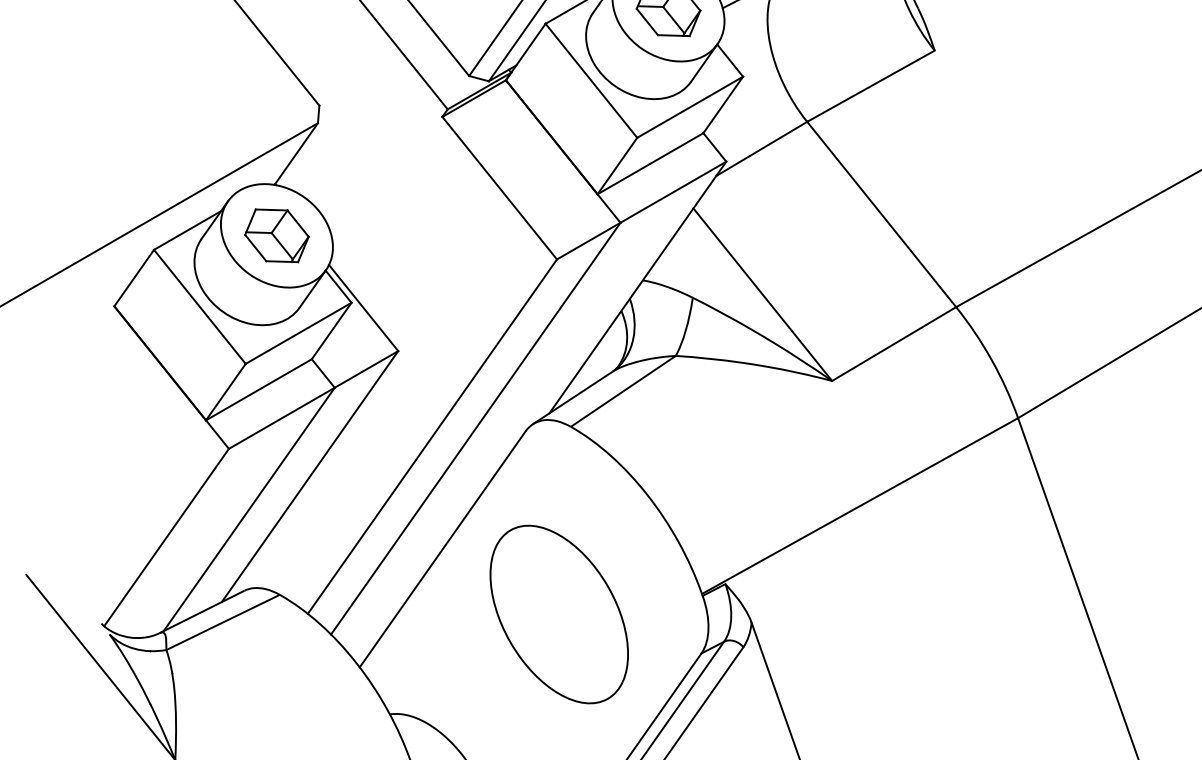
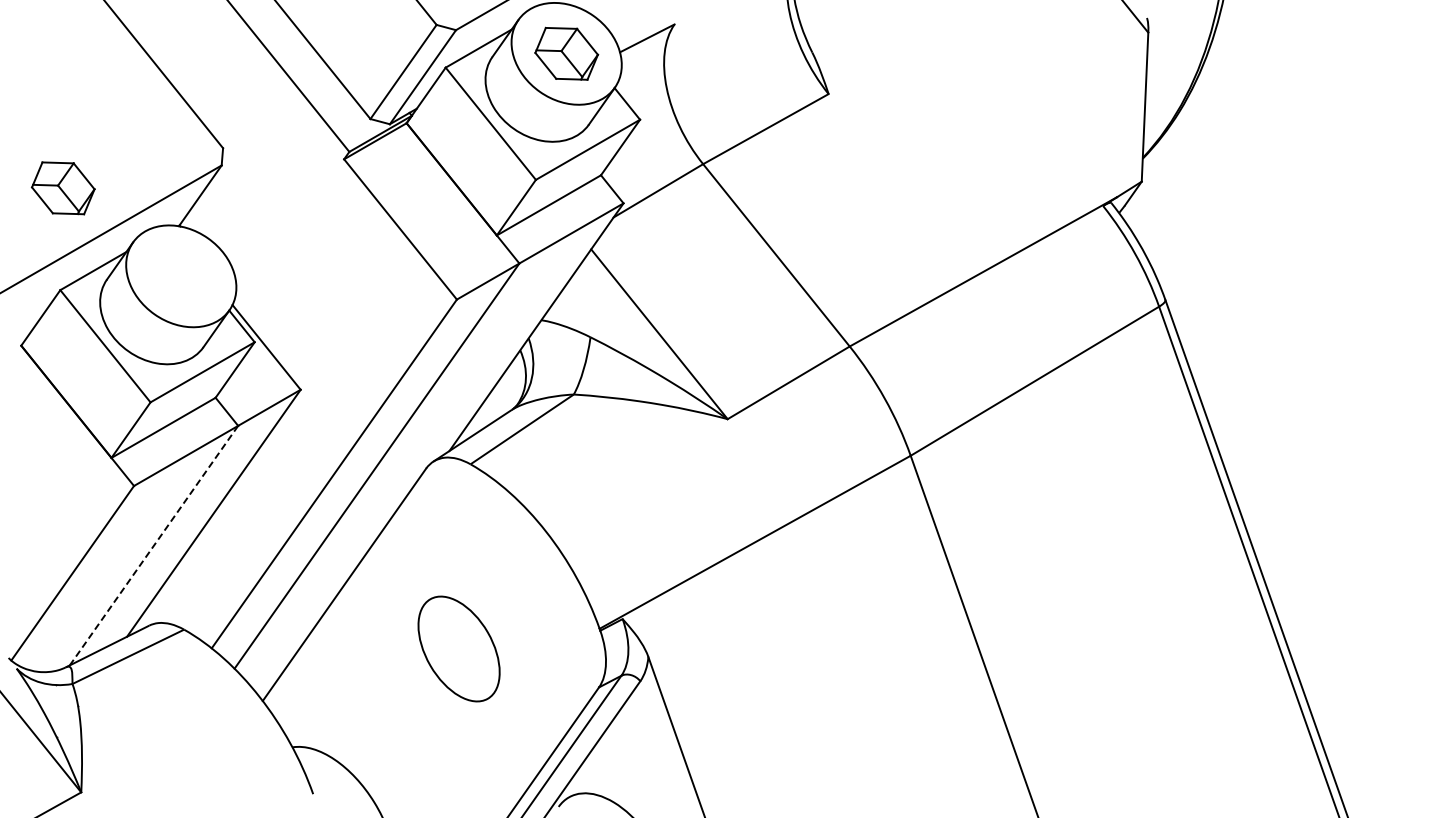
part: (276, 235) -> (62, 188), moved
line: (248, 510) -> (153, 546), solid -> dashed
part: (558, 613) -> (458, 648), size x0.6

